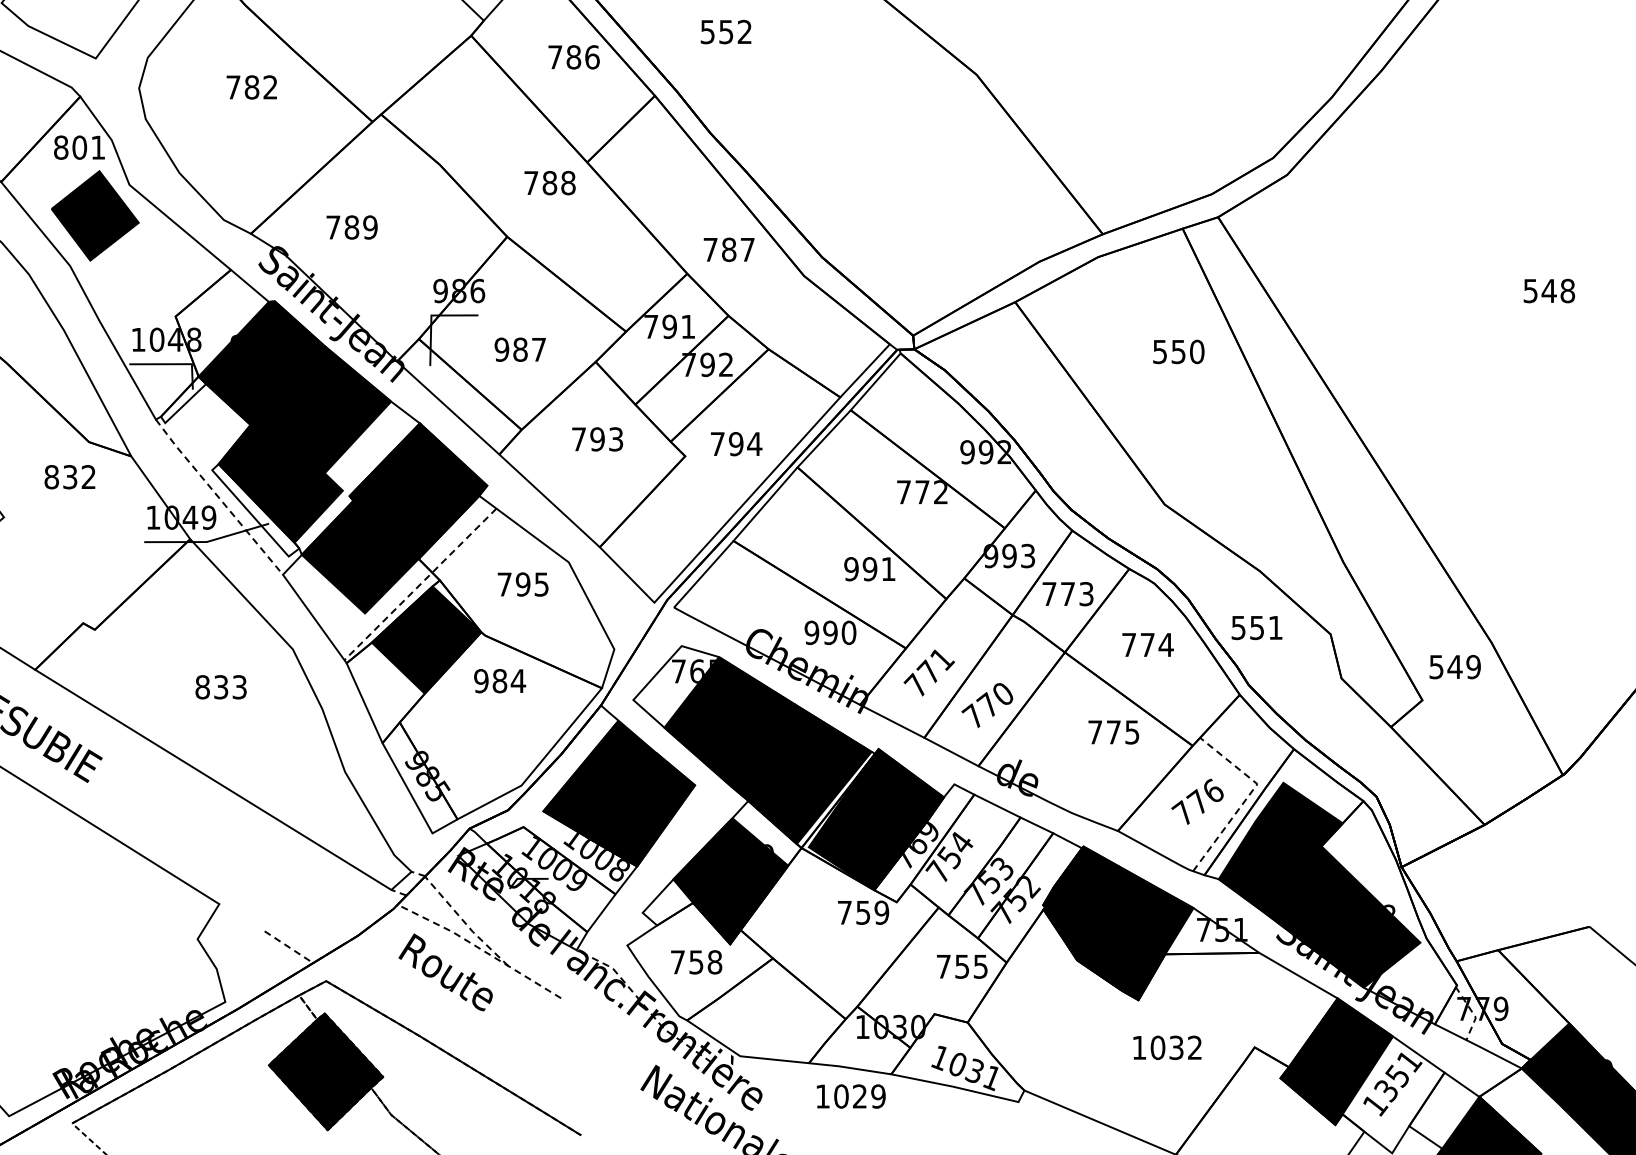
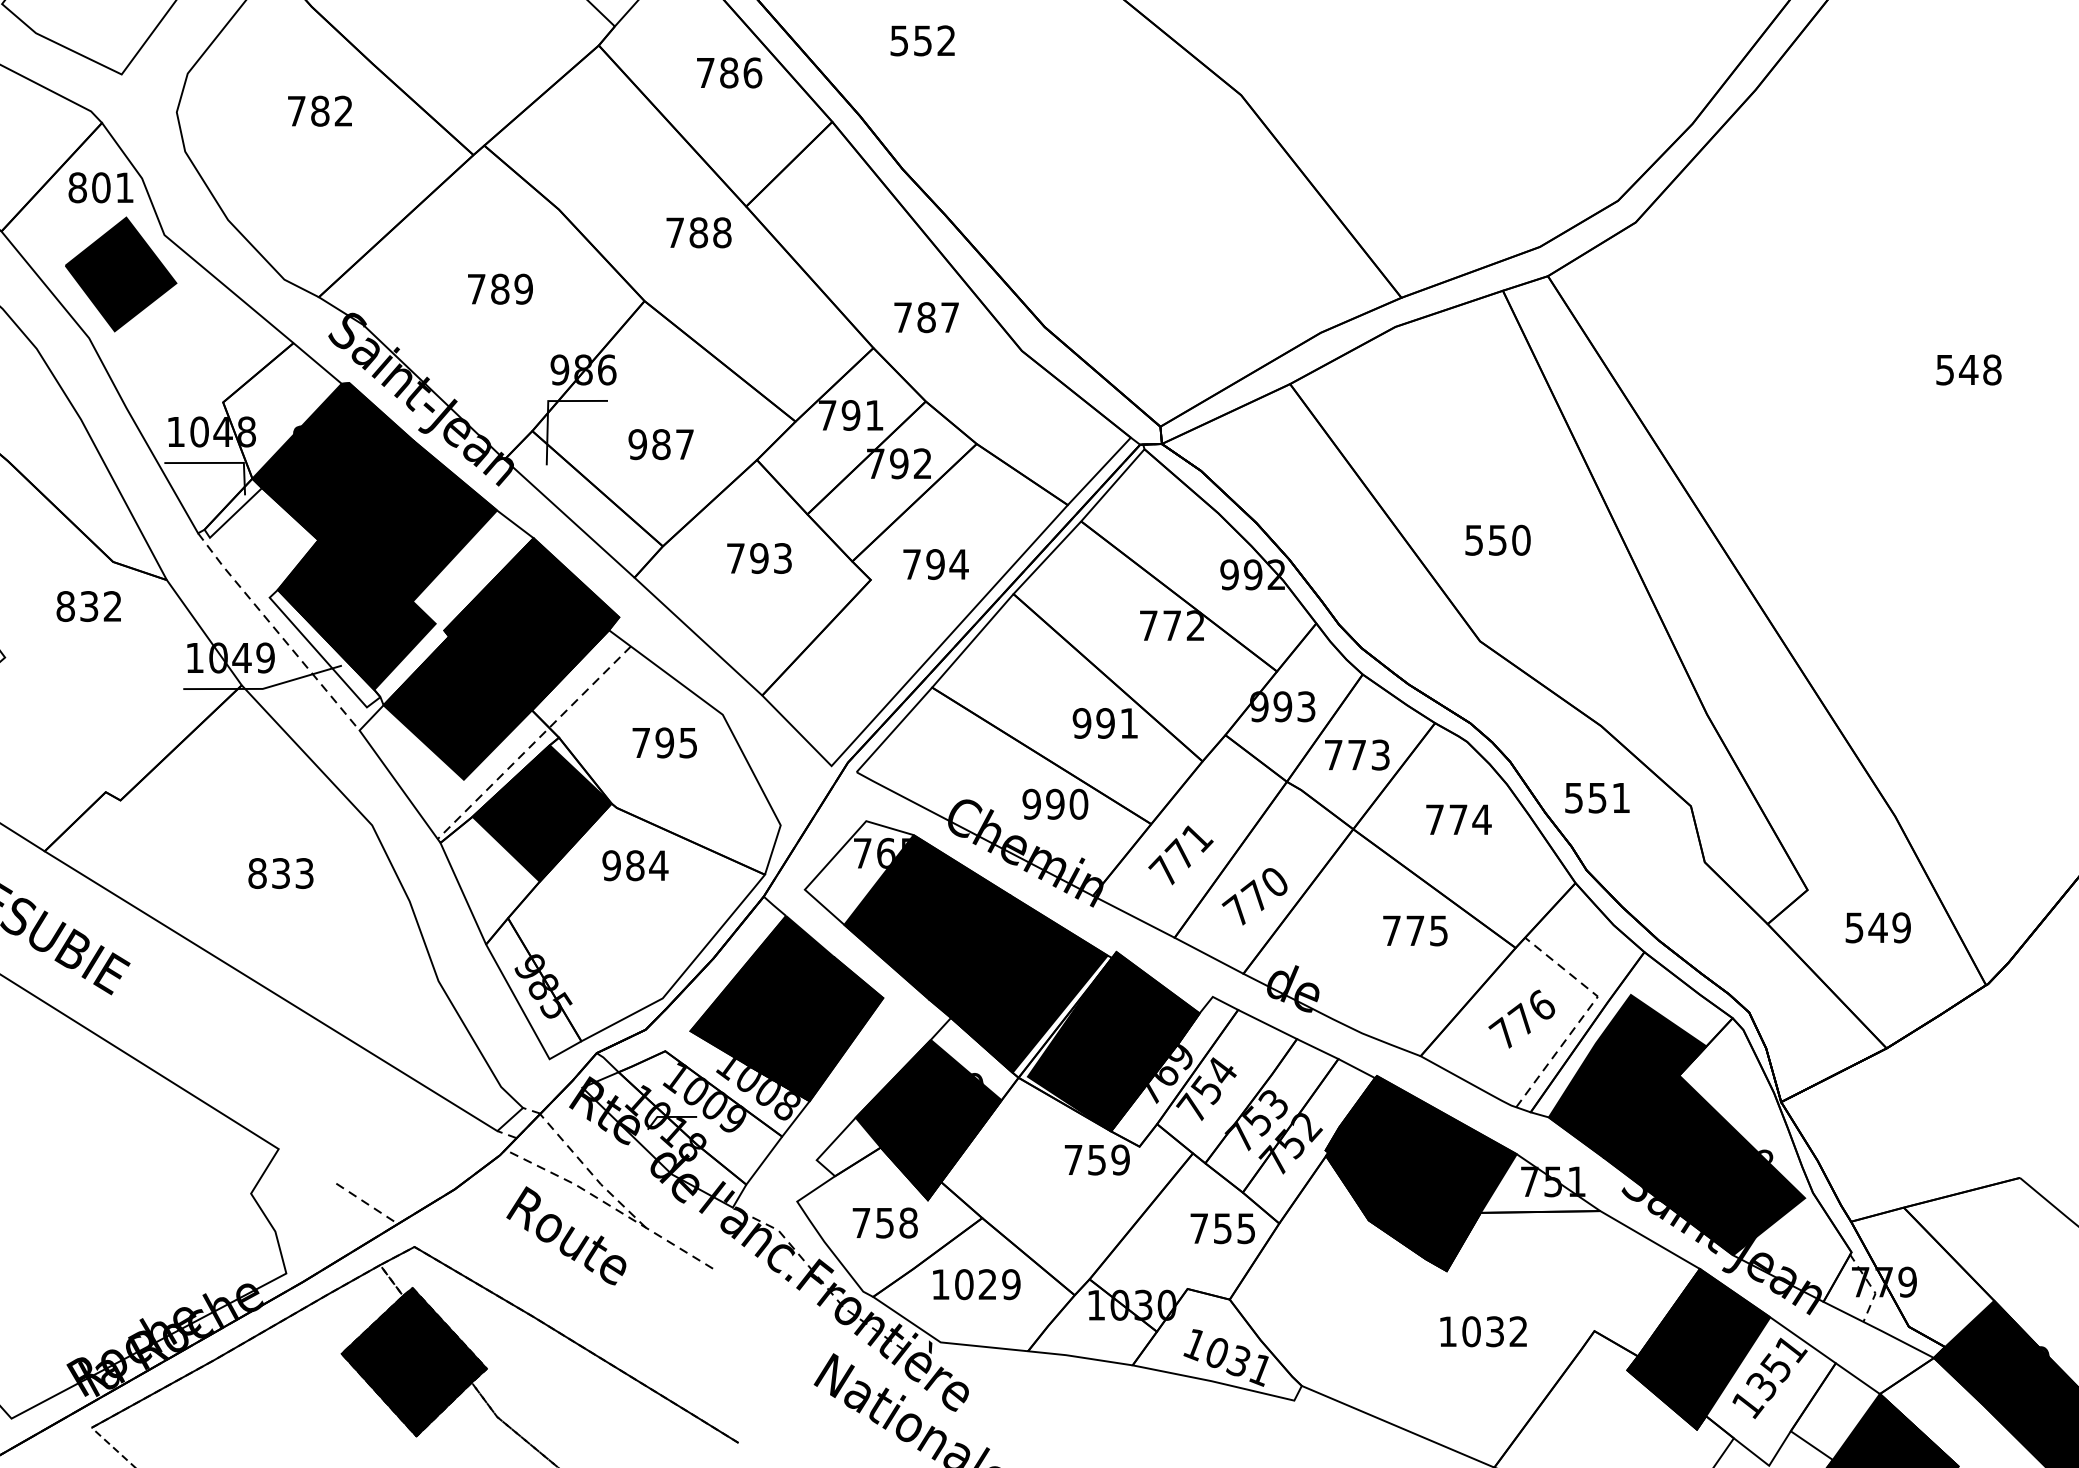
text: (352, 226) -> (500, 288), moved
text: (1178, 351) -> (1497, 539), moved
text: (1454, 666) -> (1877, 927), moved
text: (851, 1096) -> (976, 1284), moved

